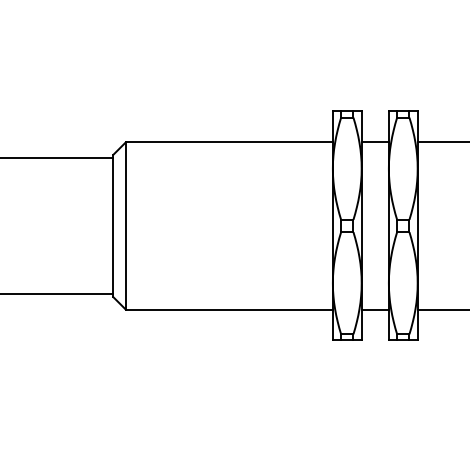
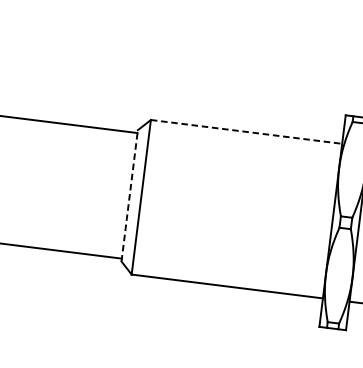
line: (229, 142) -> (246, 132), solid -> dashed
line: (113, 225) -> (129, 195), solid -> dashed

